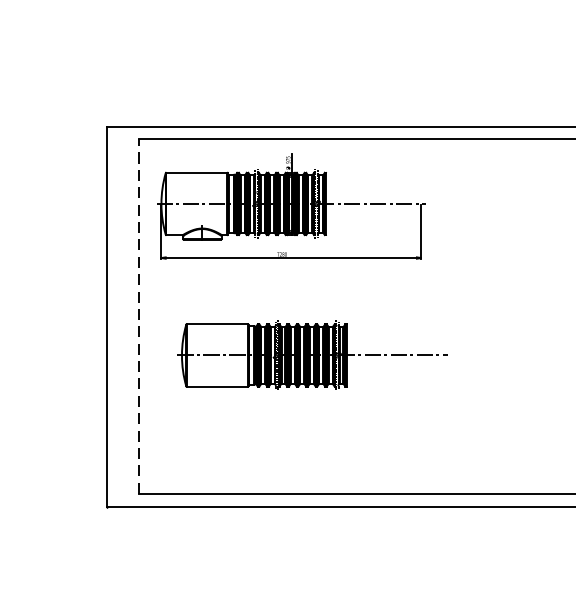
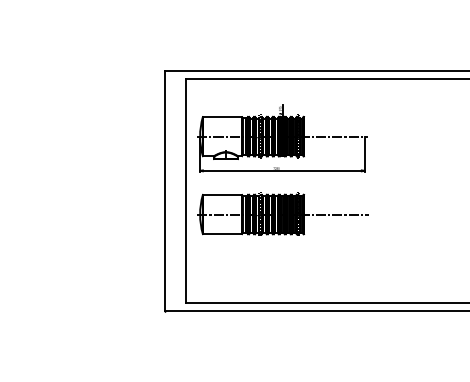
part: (291, 206) -> (282, 138), moved
line: (138, 315) -> (185, 190), dashed -> solid
part: (312, 353) -> (282, 213), moved

